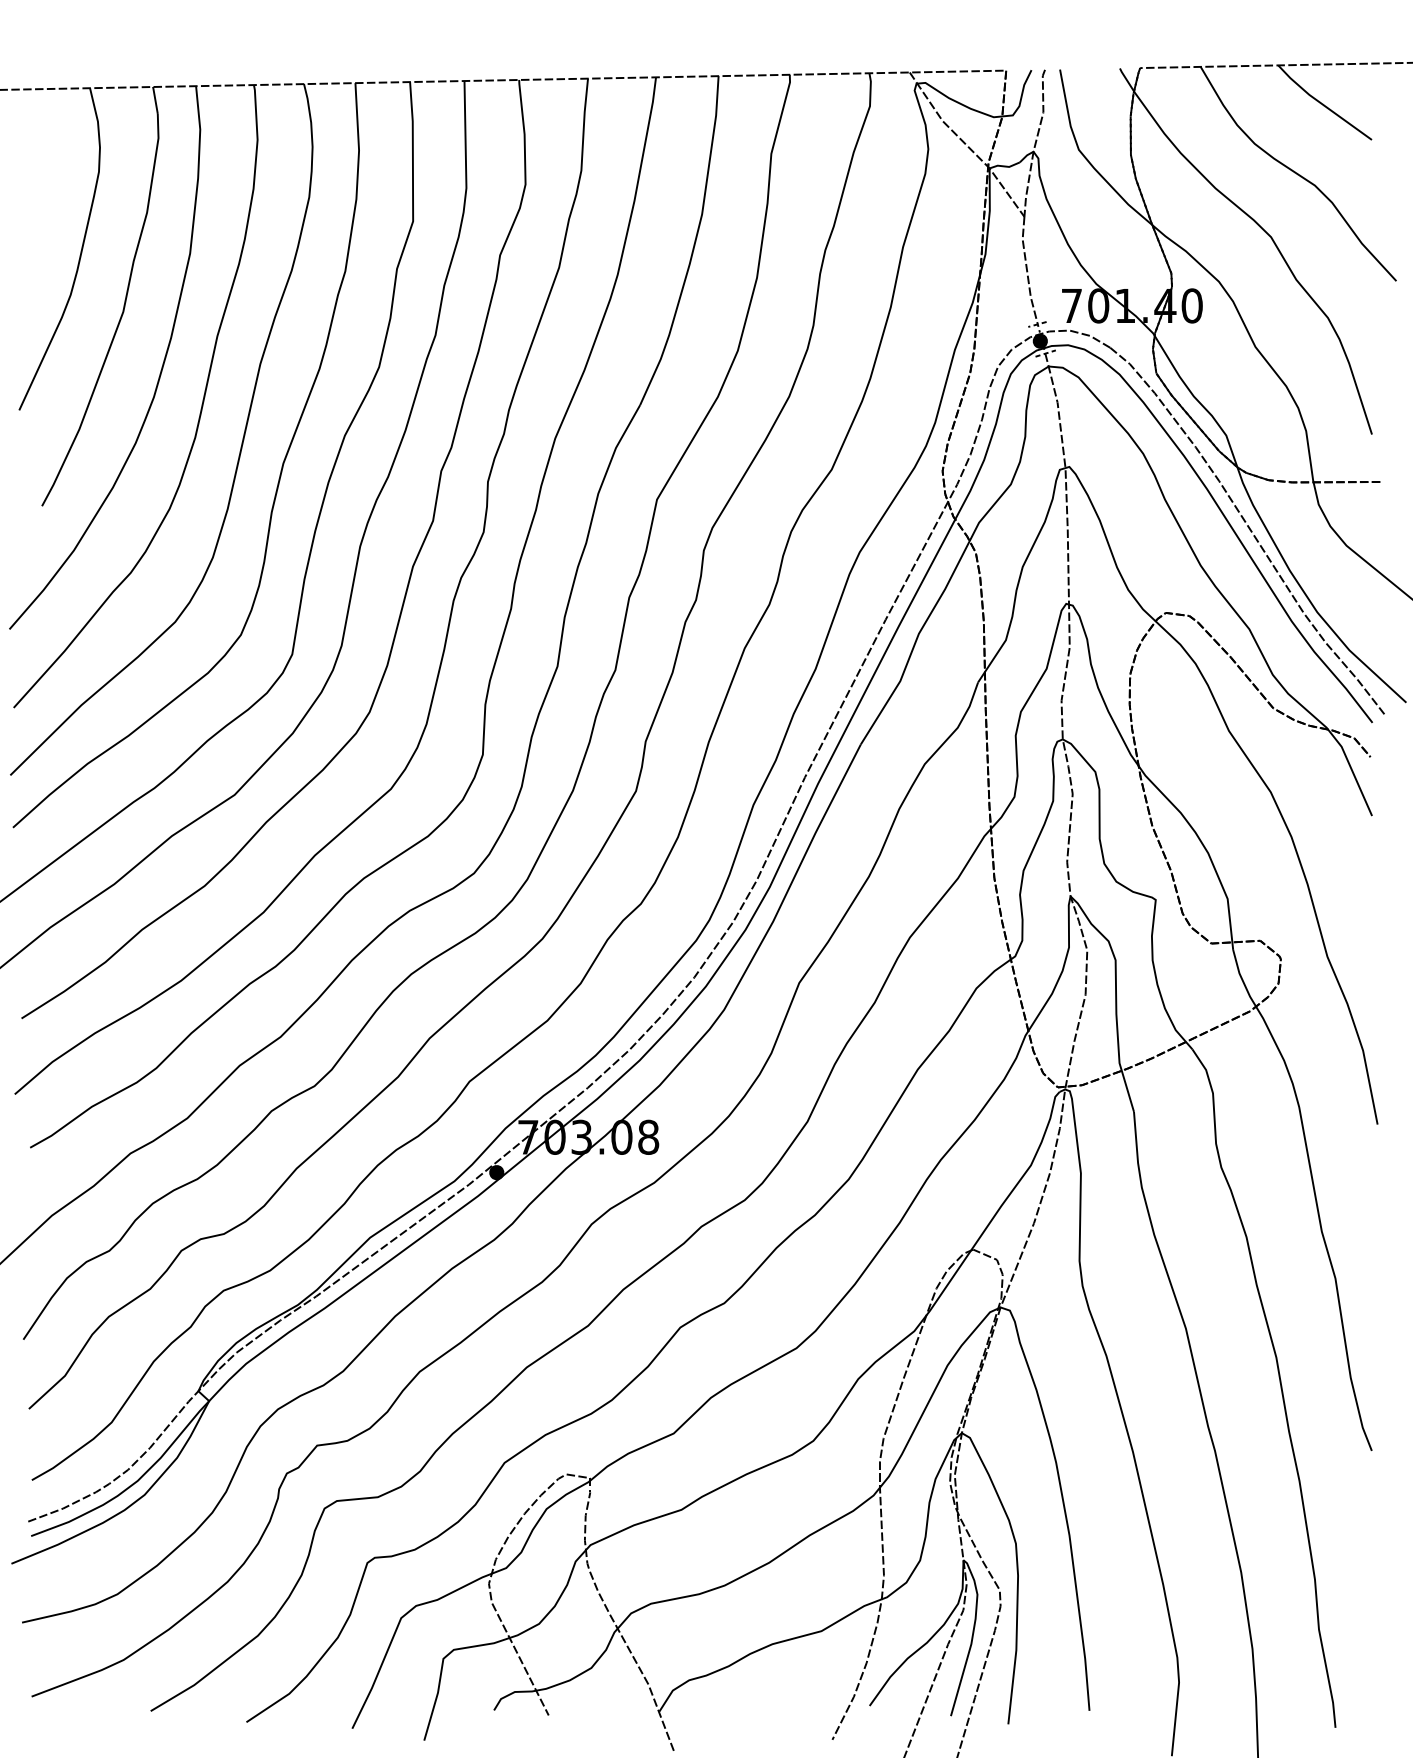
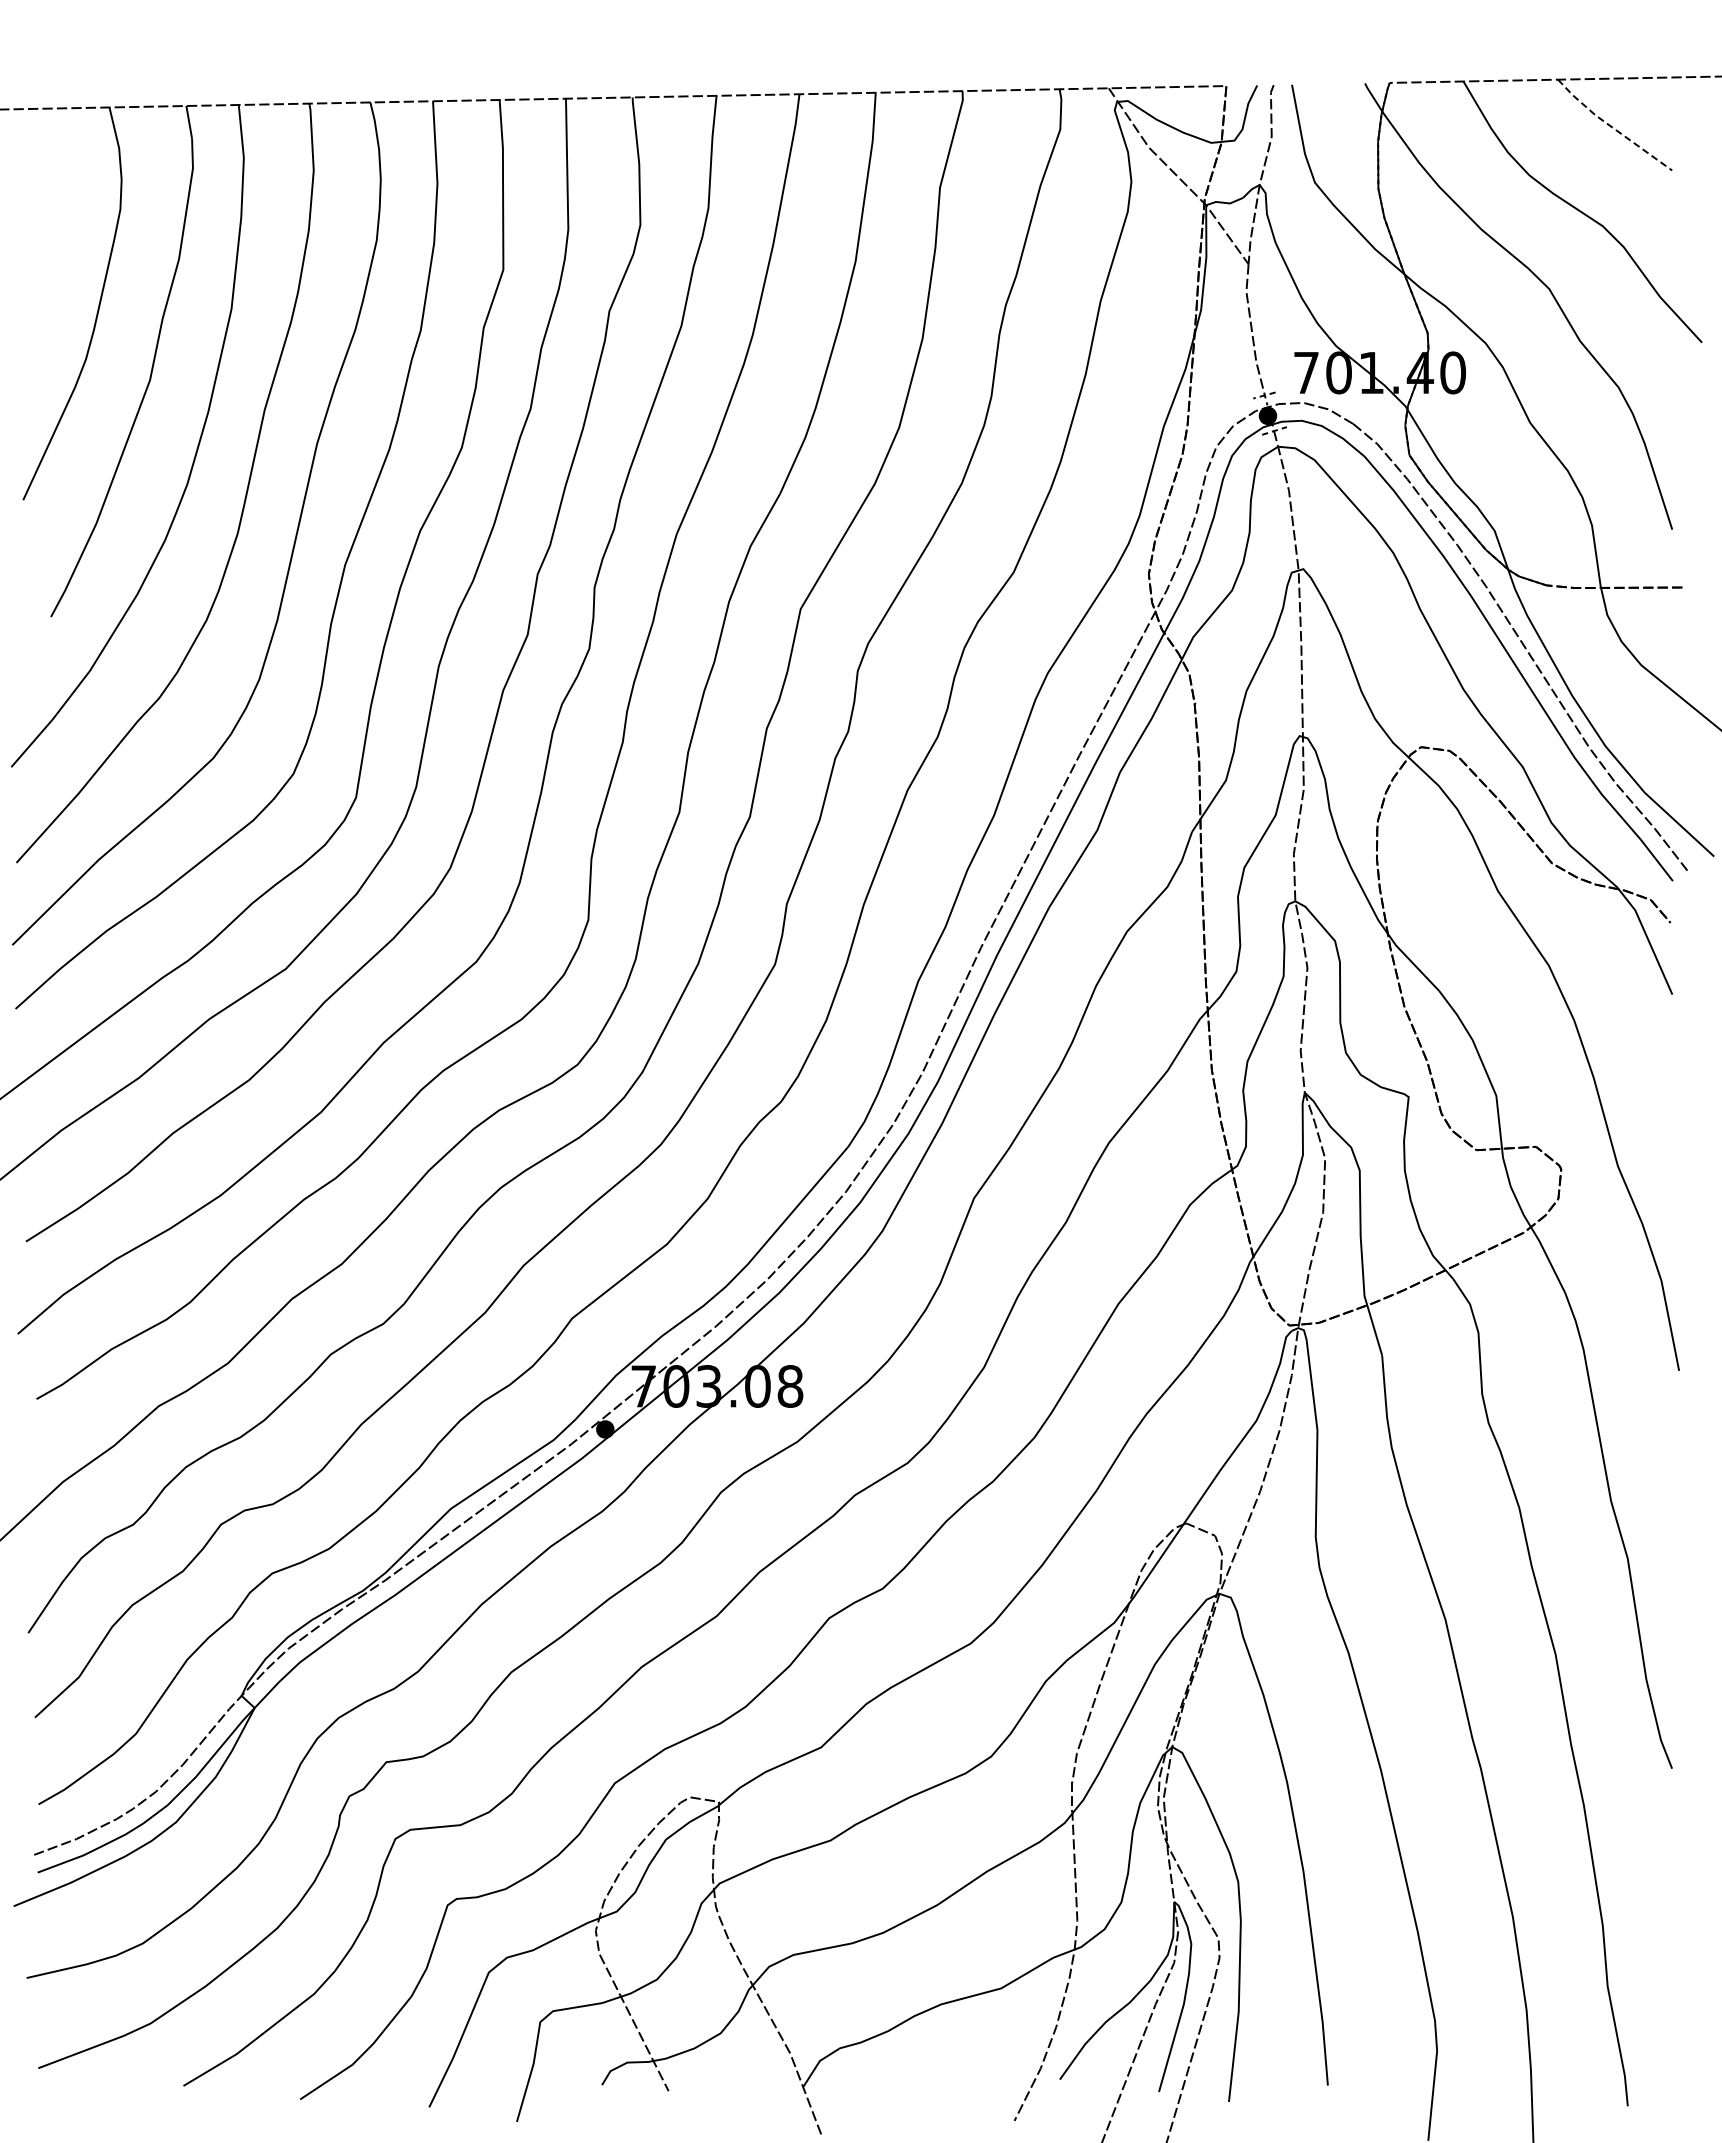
line: (1322, 104) -> (1611, 127), solid -> dashed

